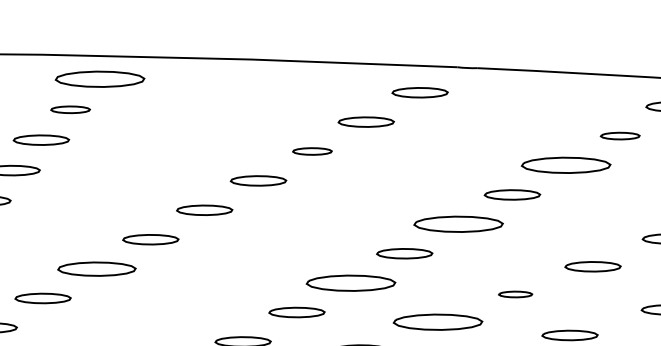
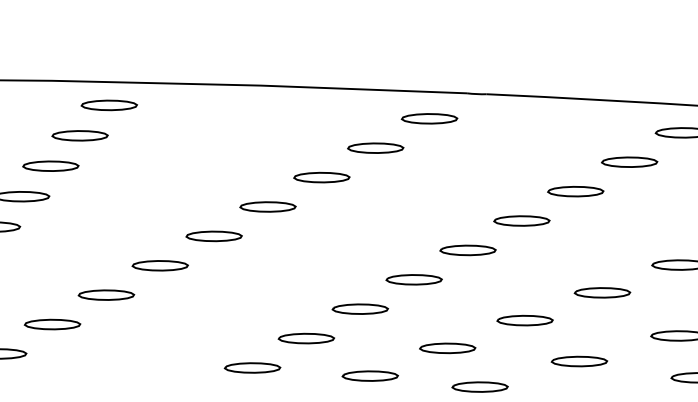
part: (99, 79) -> (108, 105), size x0.62
part: (70, 109) -> (79, 135), size x1.43
part: (620, 135) -> (629, 161), size x1.43
part: (312, 151) -> (321, 177), size x1.43
part: (566, 165) -> (575, 191), size x0.62
part: (458, 224) -> (467, 250), size x0.62
part: (97, 268) -> (106, 294), size x0.71
part: (350, 282) -> (359, 308), size x0.62
part: (515, 294) -> (524, 320), size x1.67
part: (438, 322) -> (447, 348), size x0.62

